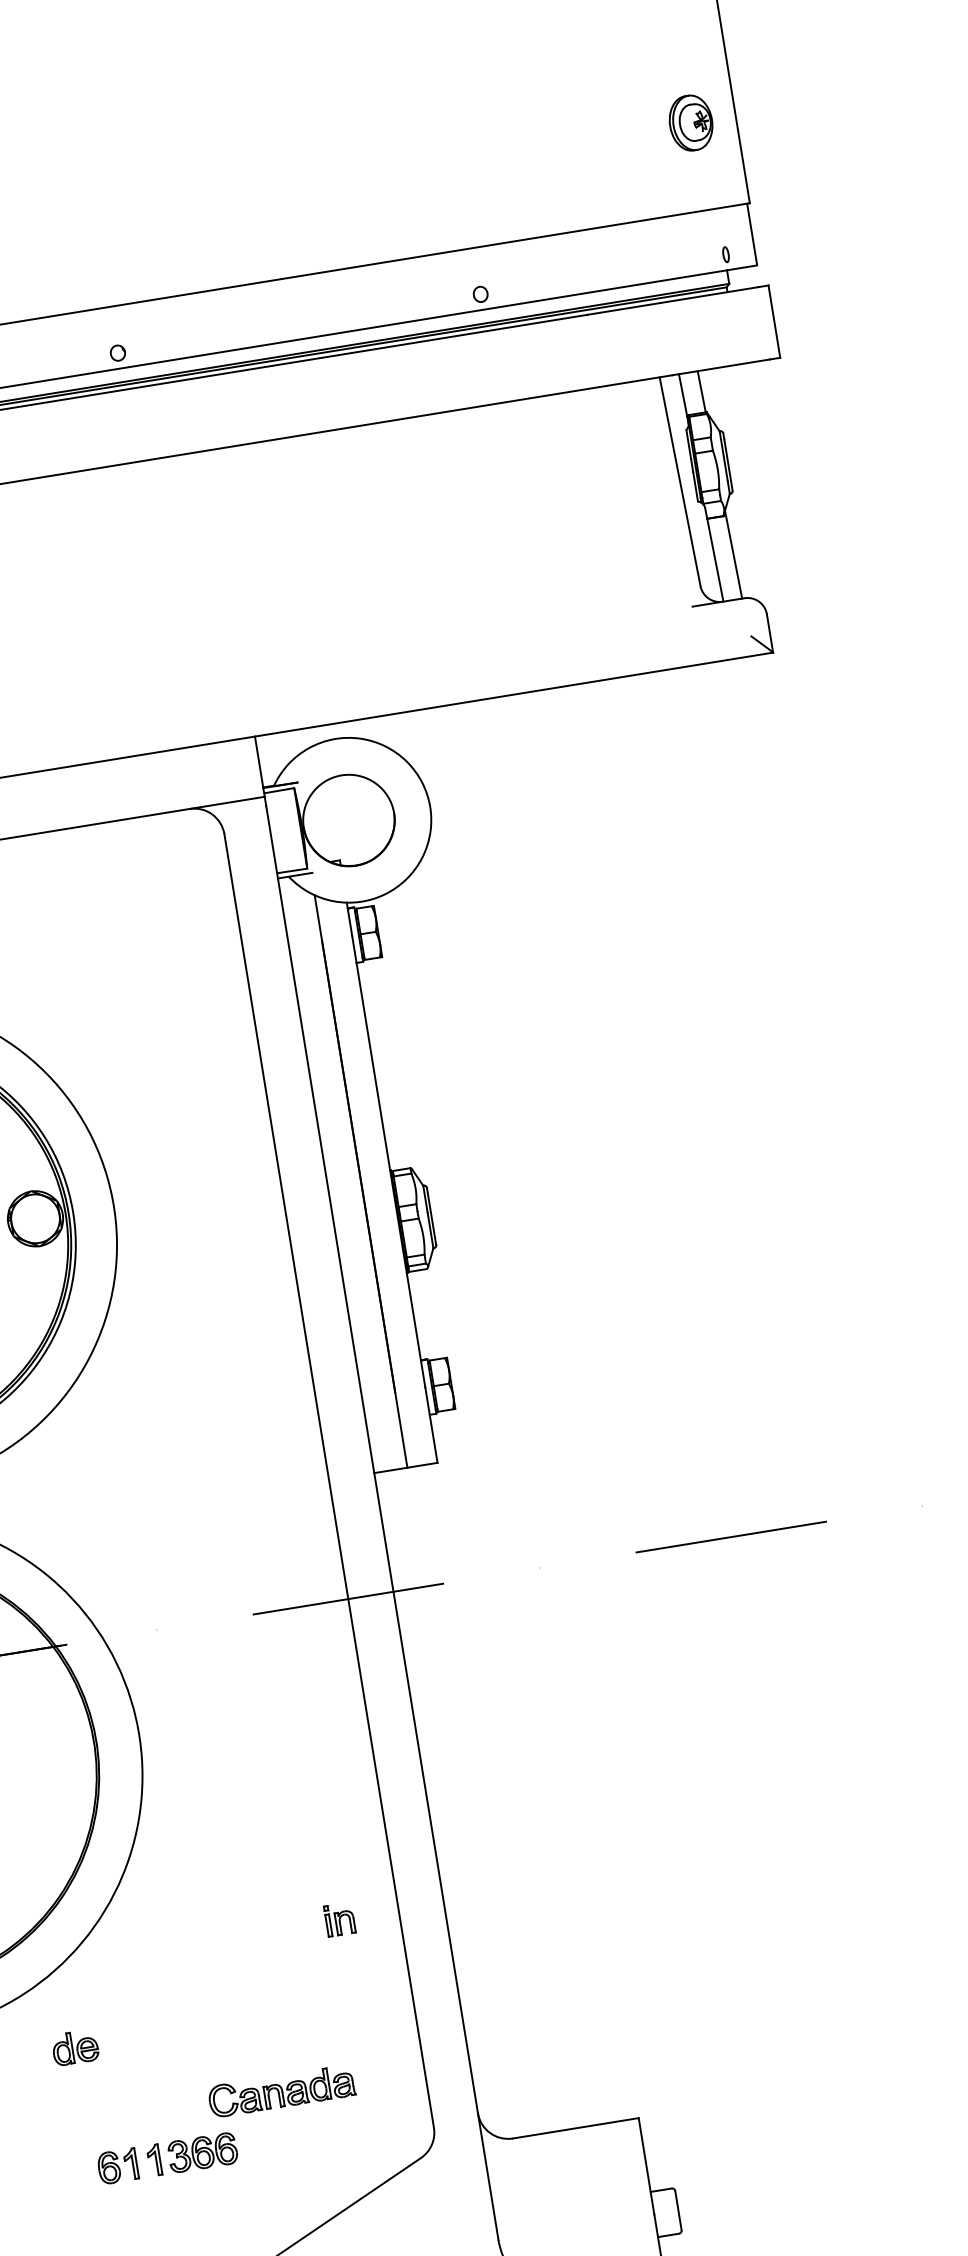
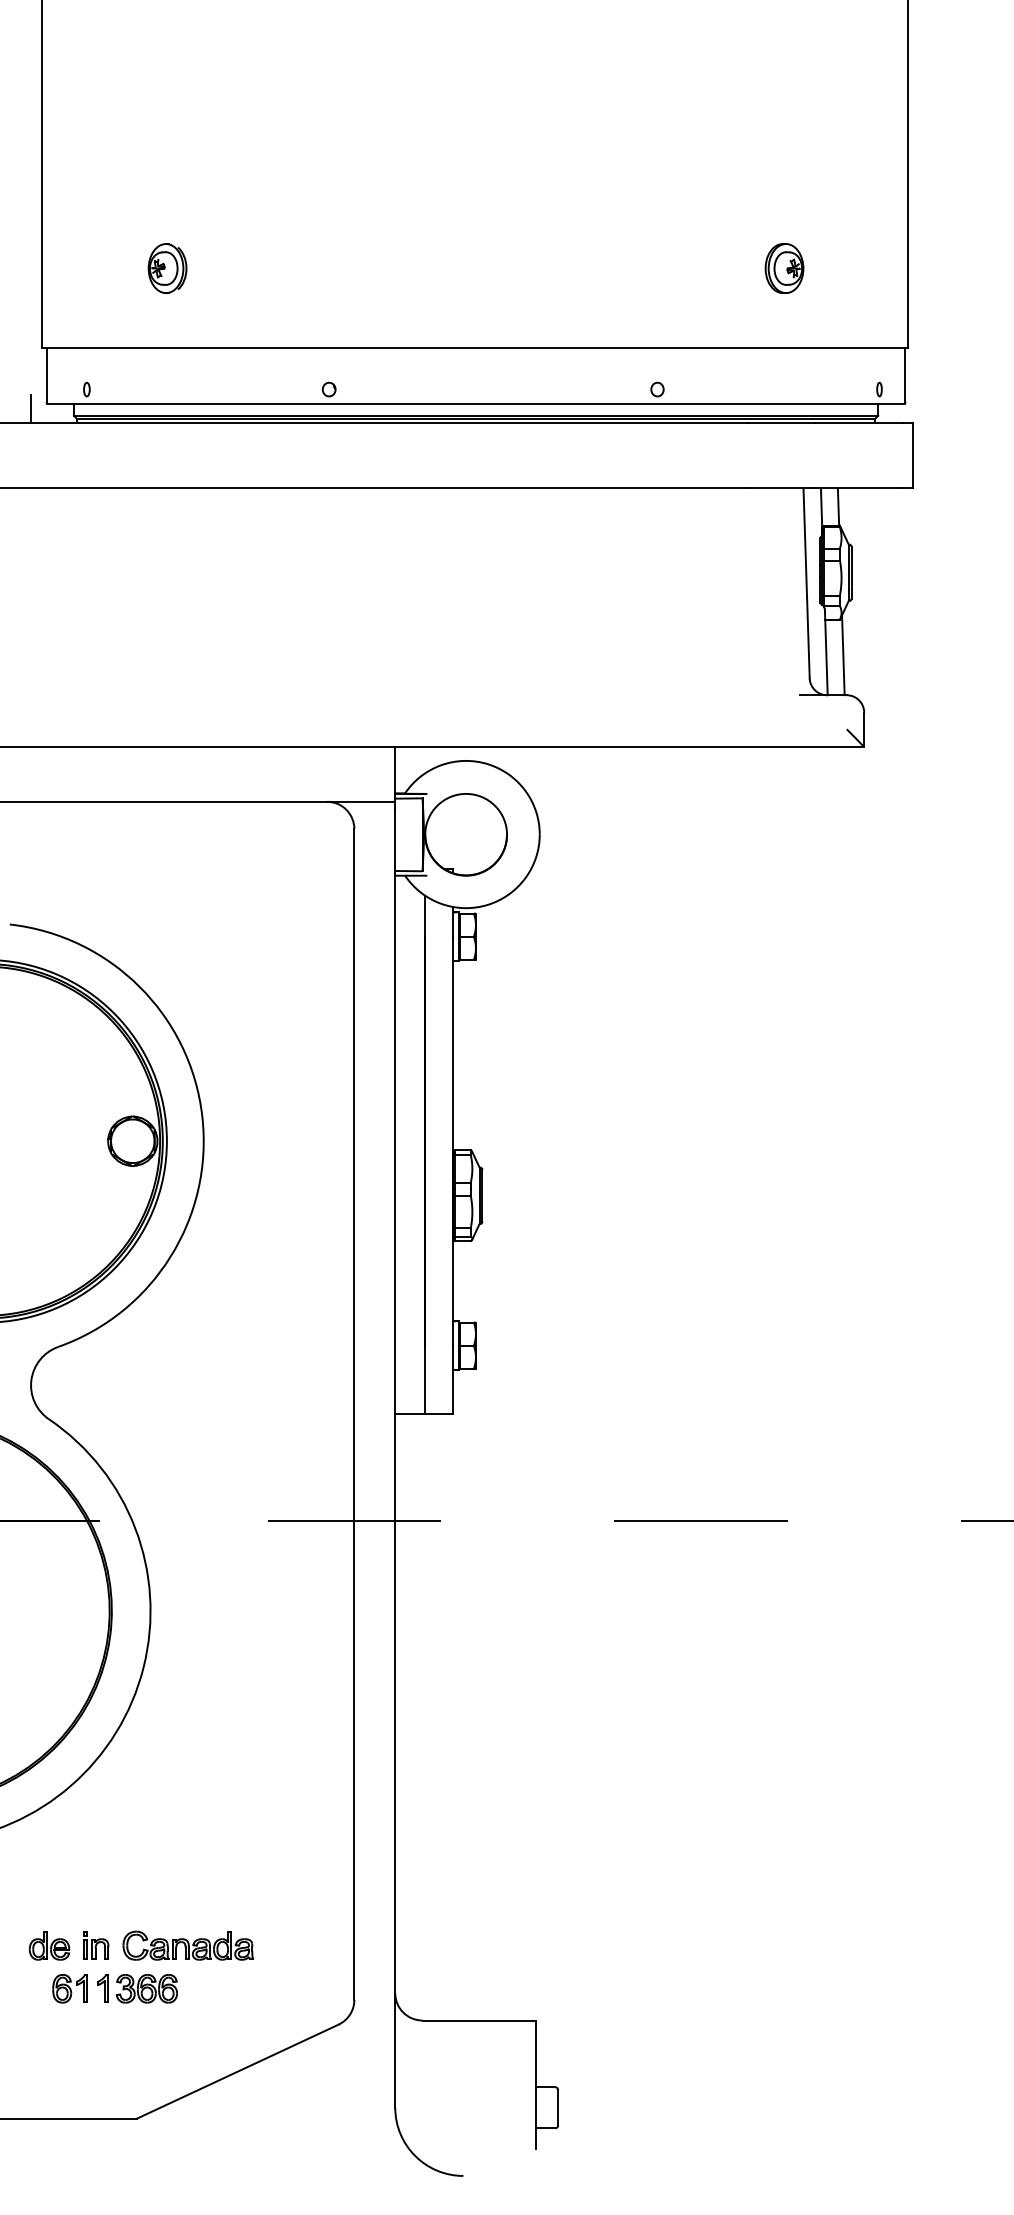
part: (691, 123) -> (784, 268), moved
part: (340, 1919) -> (96, 1945), moved
part: (75, 2047) -> (49, 1945), moved
part: (280, 2091) -> (187, 1945), moved

